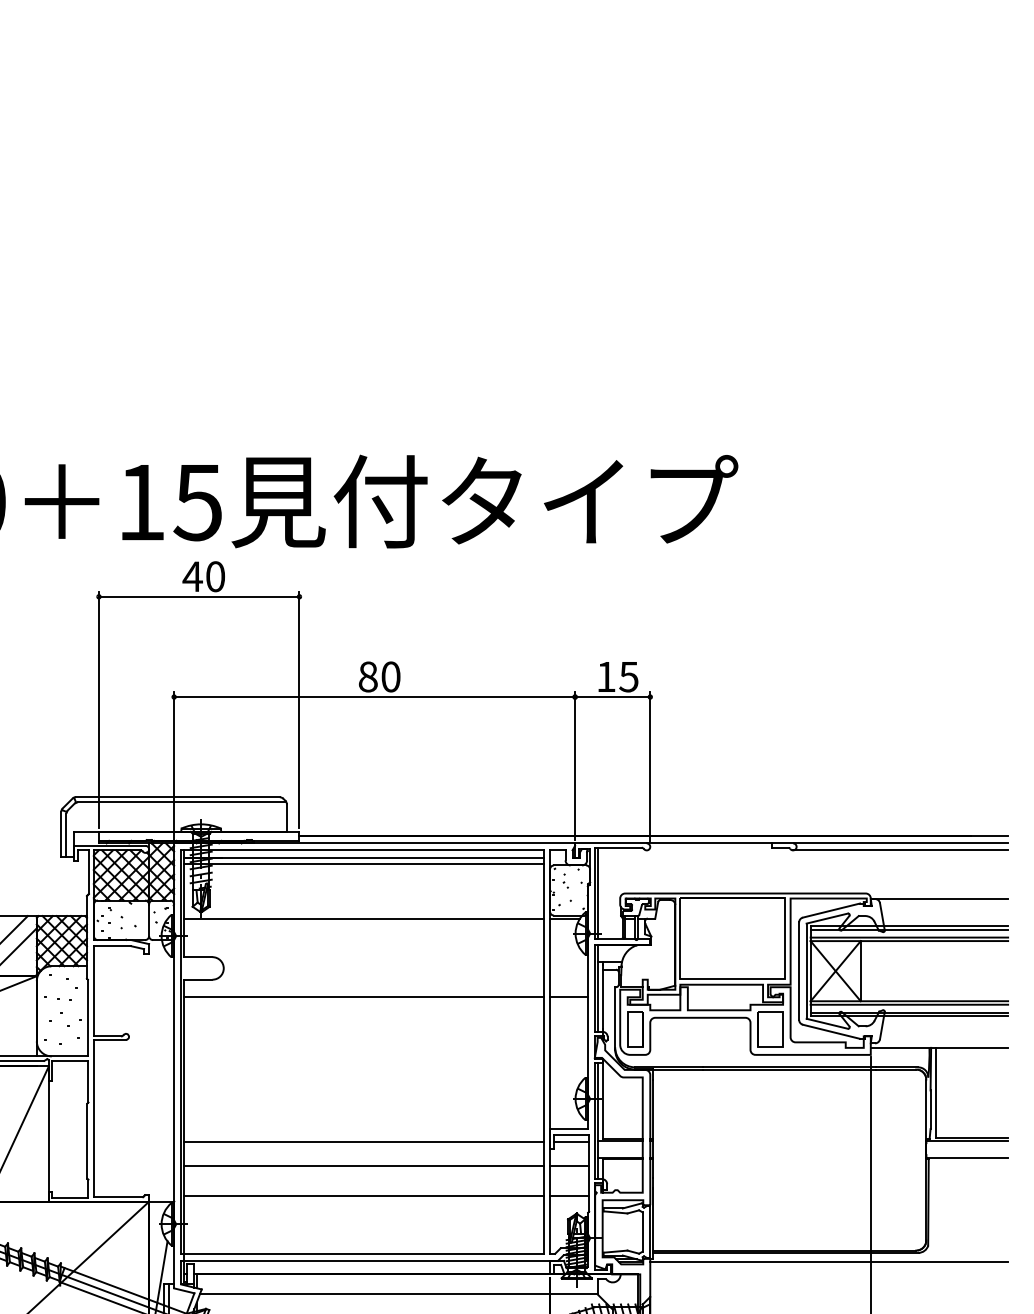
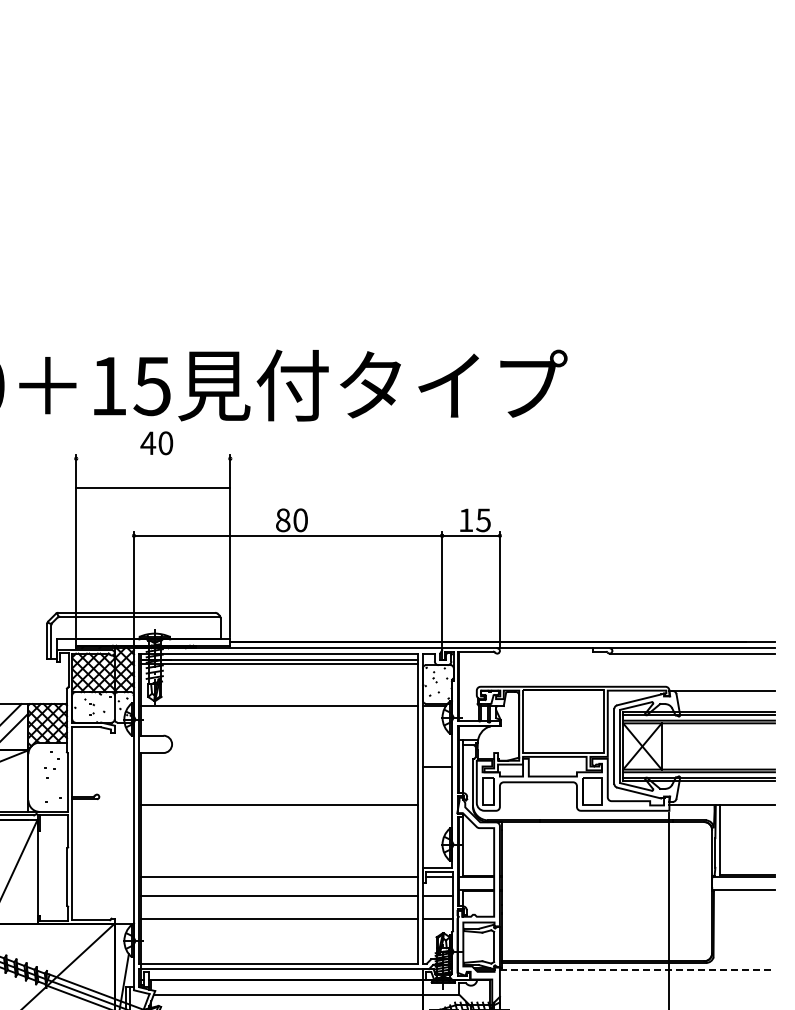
line: (199, 596) -> (153, 487), moved
line: (363, 997) -> (279, 804), moved
line: (829, 1261) -> (637, 969), solid -> dashed

